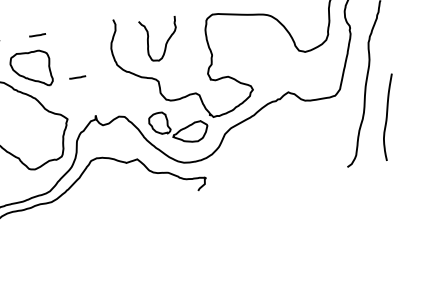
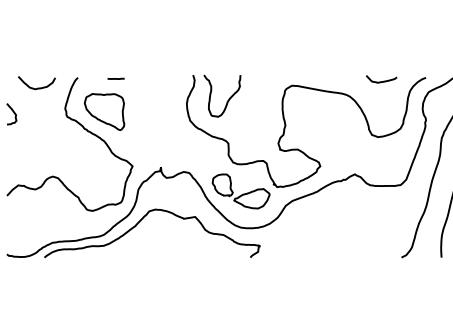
curve: (166, 40) -> (228, 98), moved
line: (77, 77) -> (148, 126), removed

